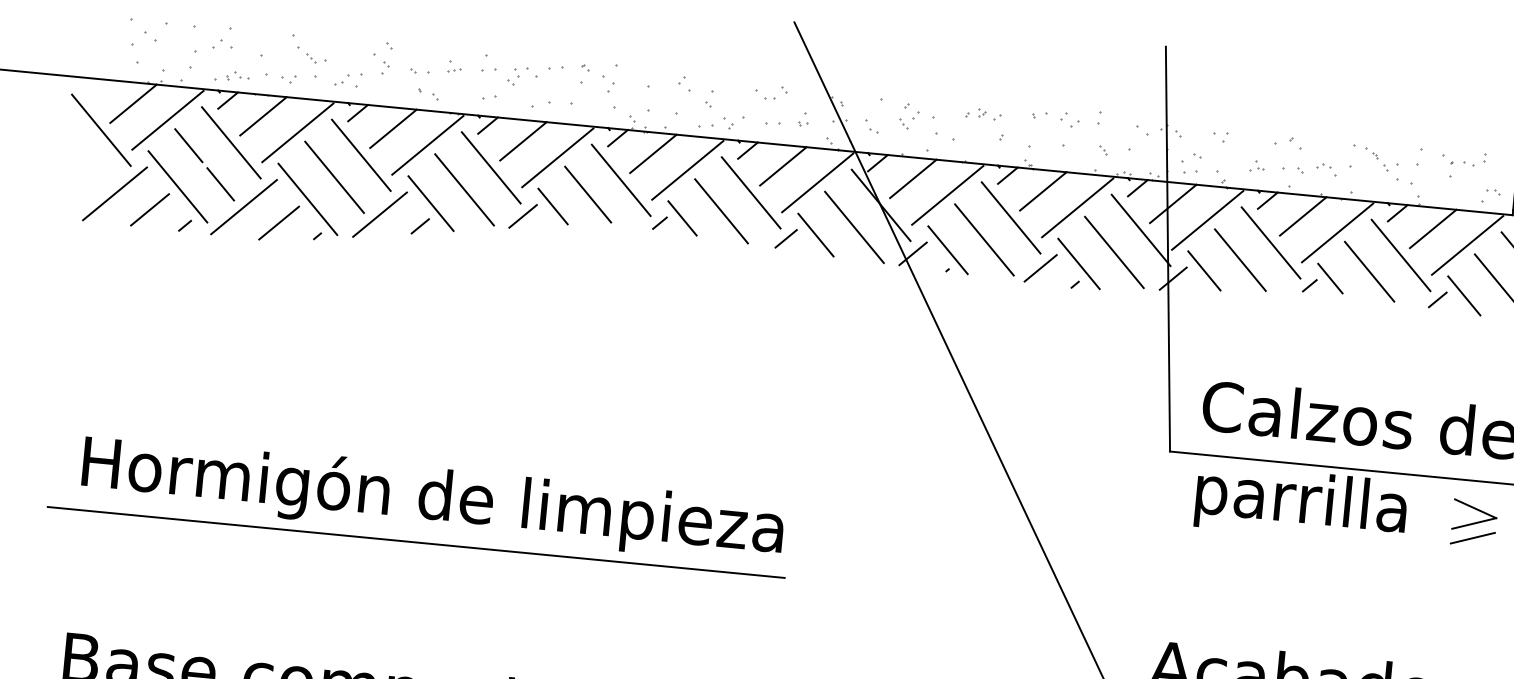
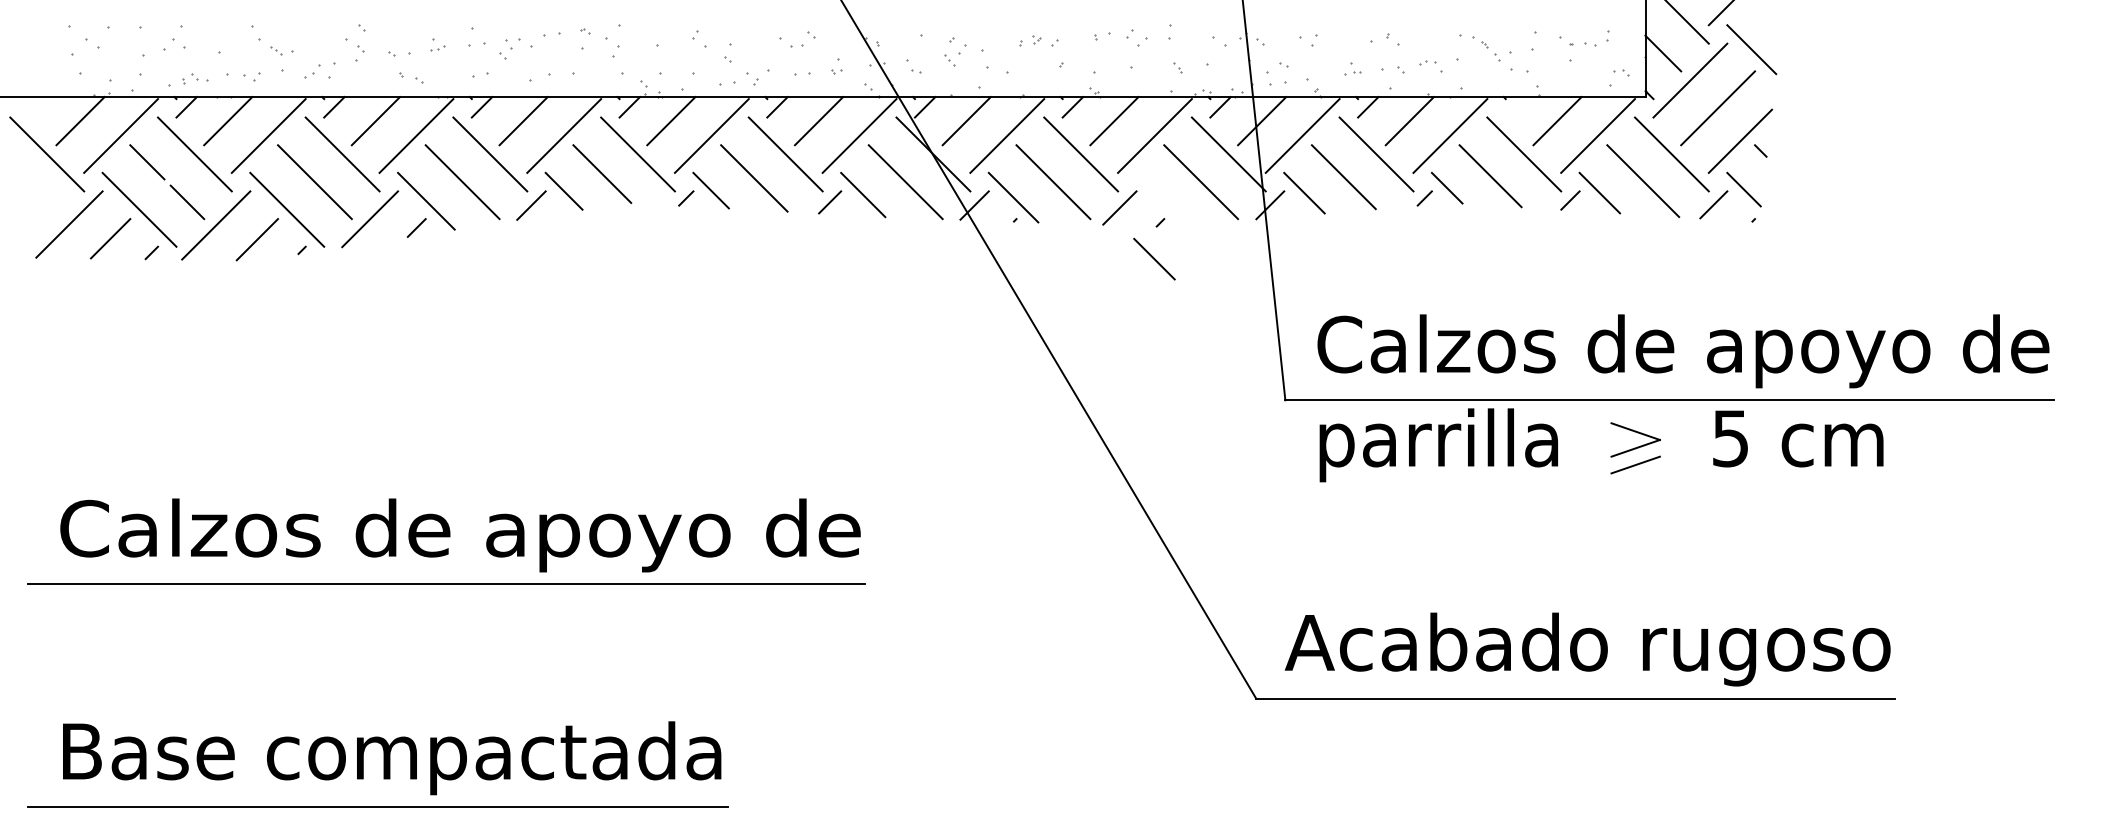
line: (1397, 213) -> (1515, 107), removed
line: (1079, 263) -> (1162, 198), removed
line: (1066, 315) -> (1154, 258), added
text: (432, 498) -> (460, 533), Hormigón de limpieza -> Calzos de apoyo de

